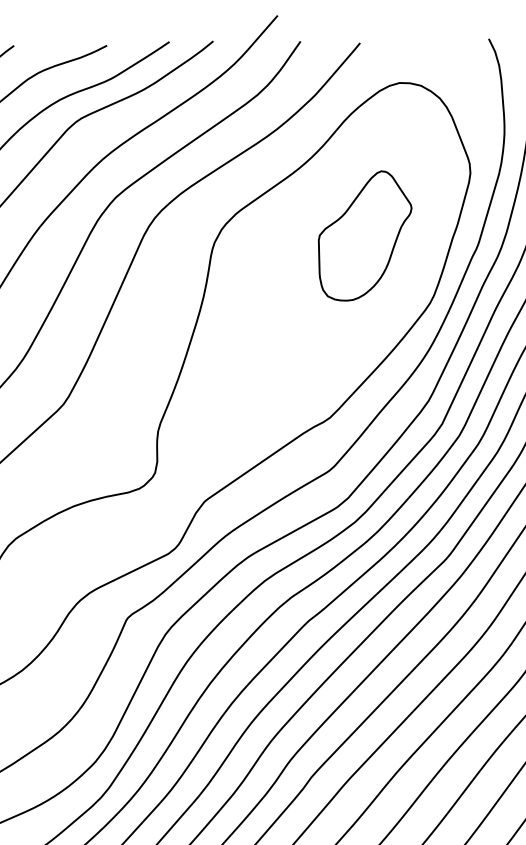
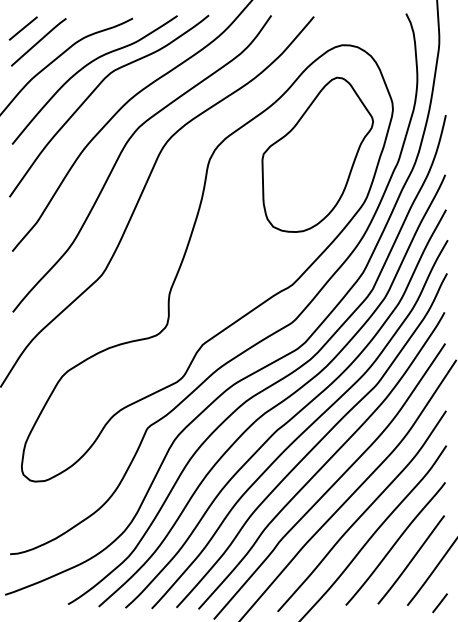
part: (364, 235) -> (317, 154), size x1.67

